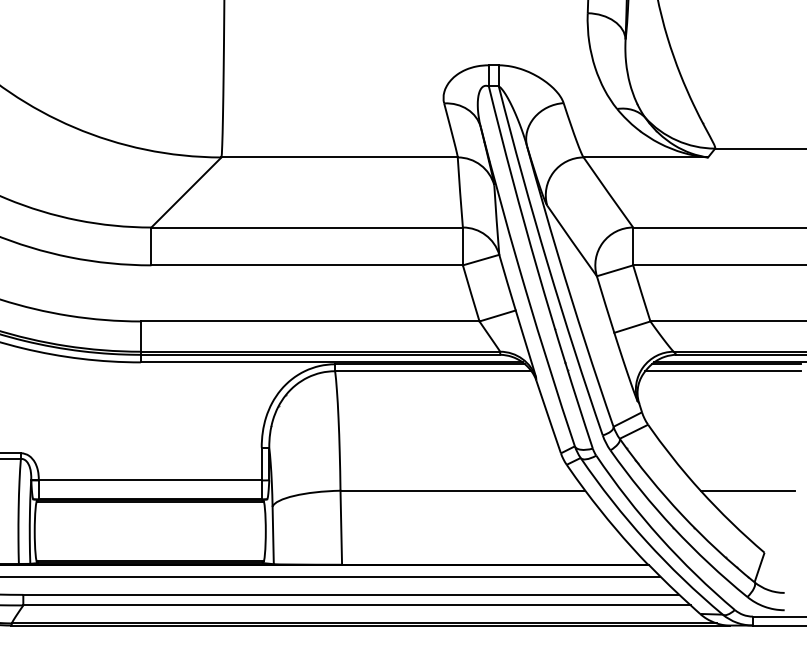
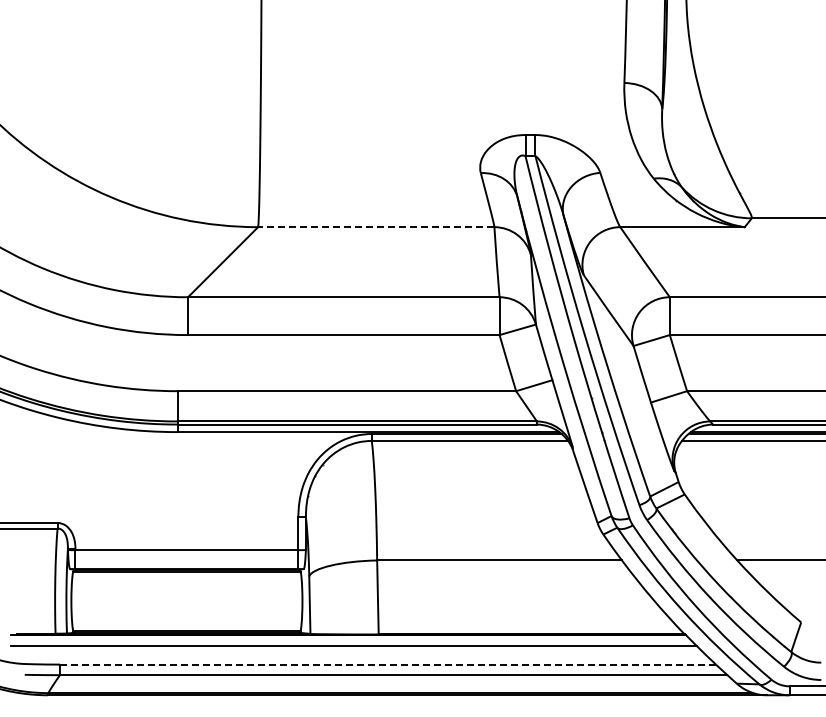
line: (338, 157) -> (375, 227), solid -> dashed
line: (350, 594) -> (387, 664), solid -> dashed

